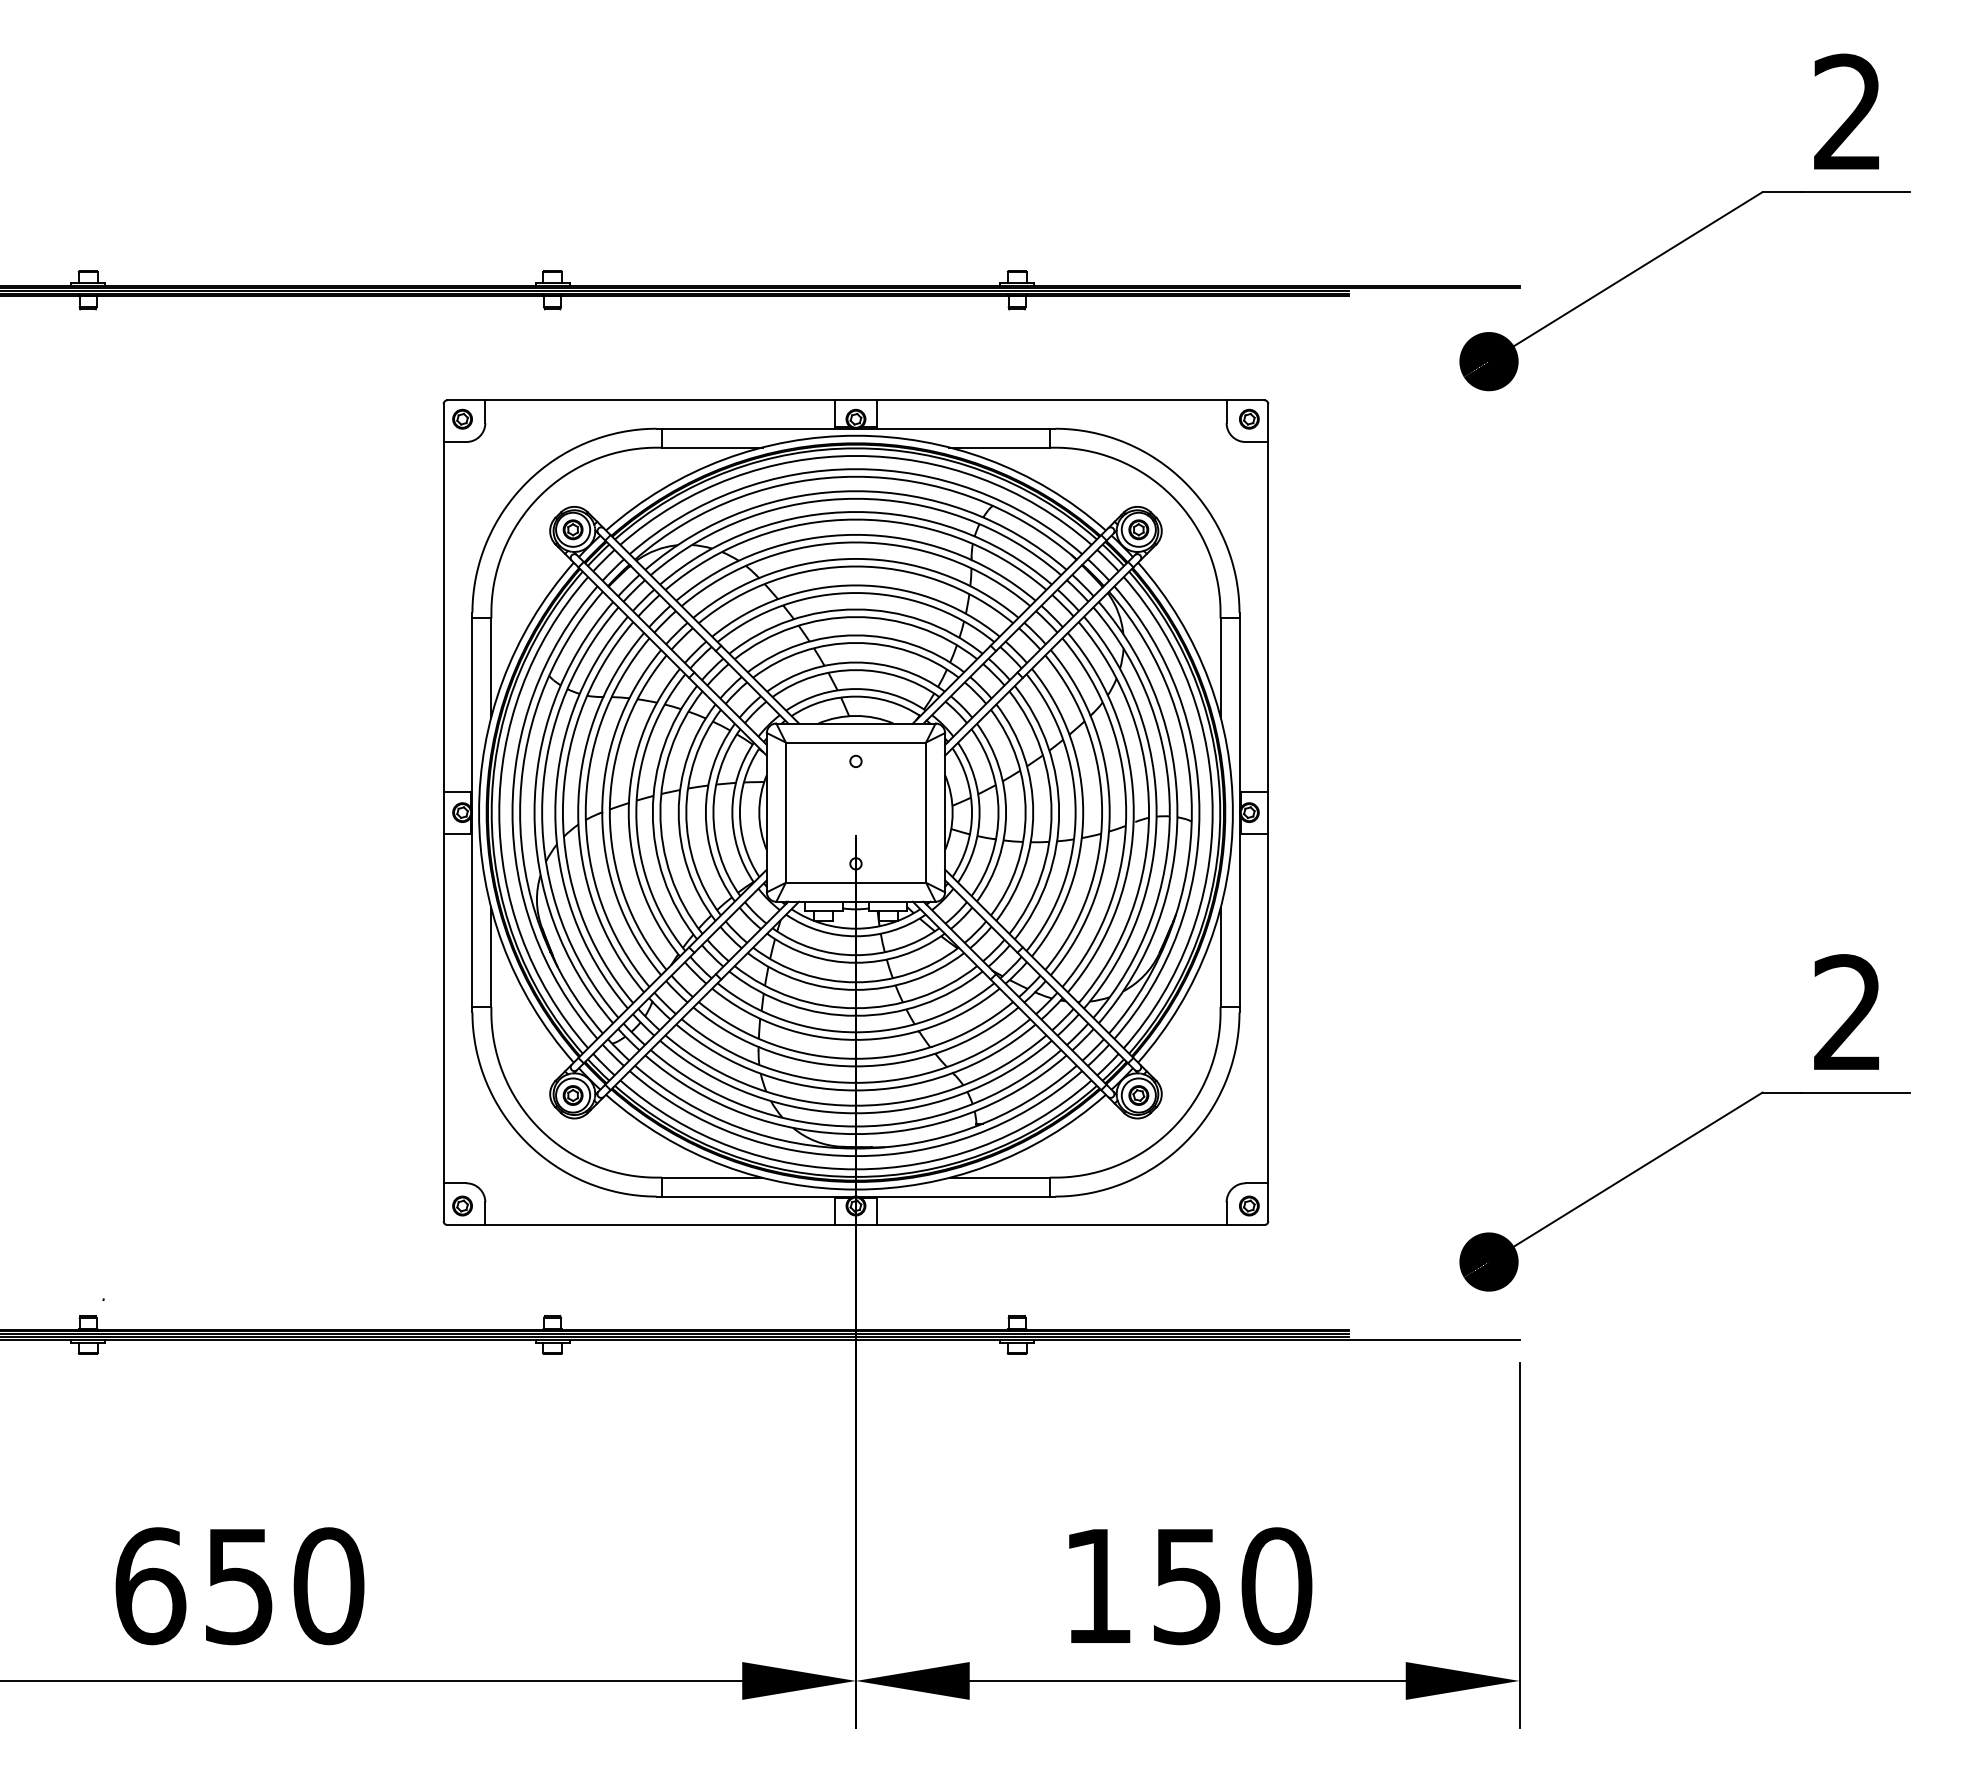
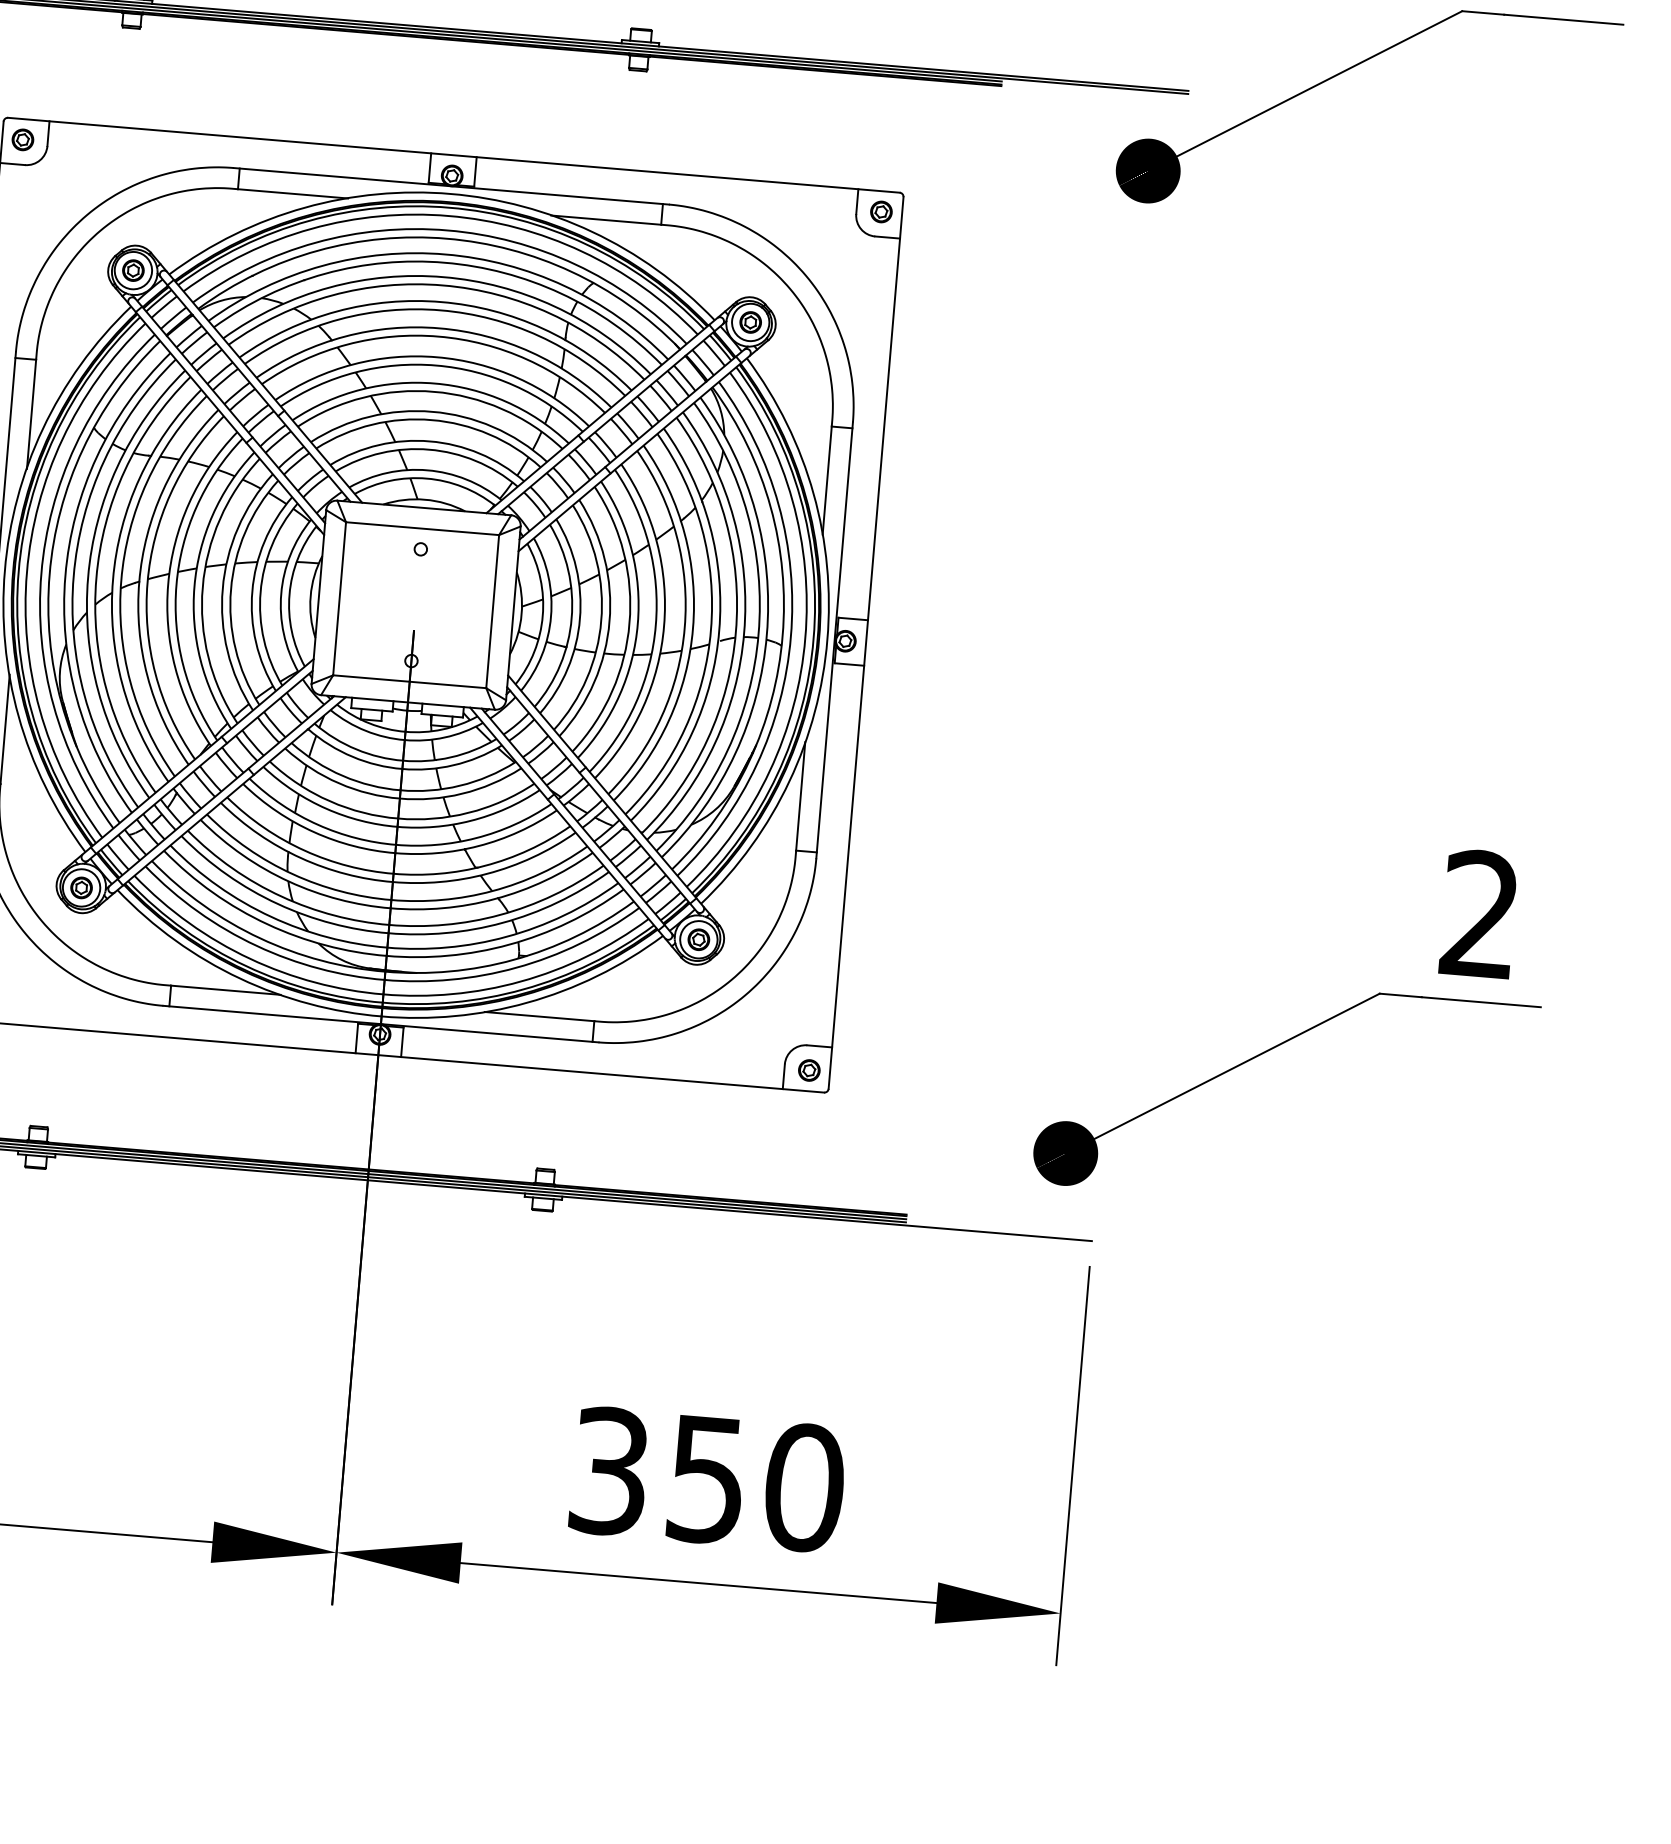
text: (1097, 1586) -> (608, 1471), 150 -> 350

